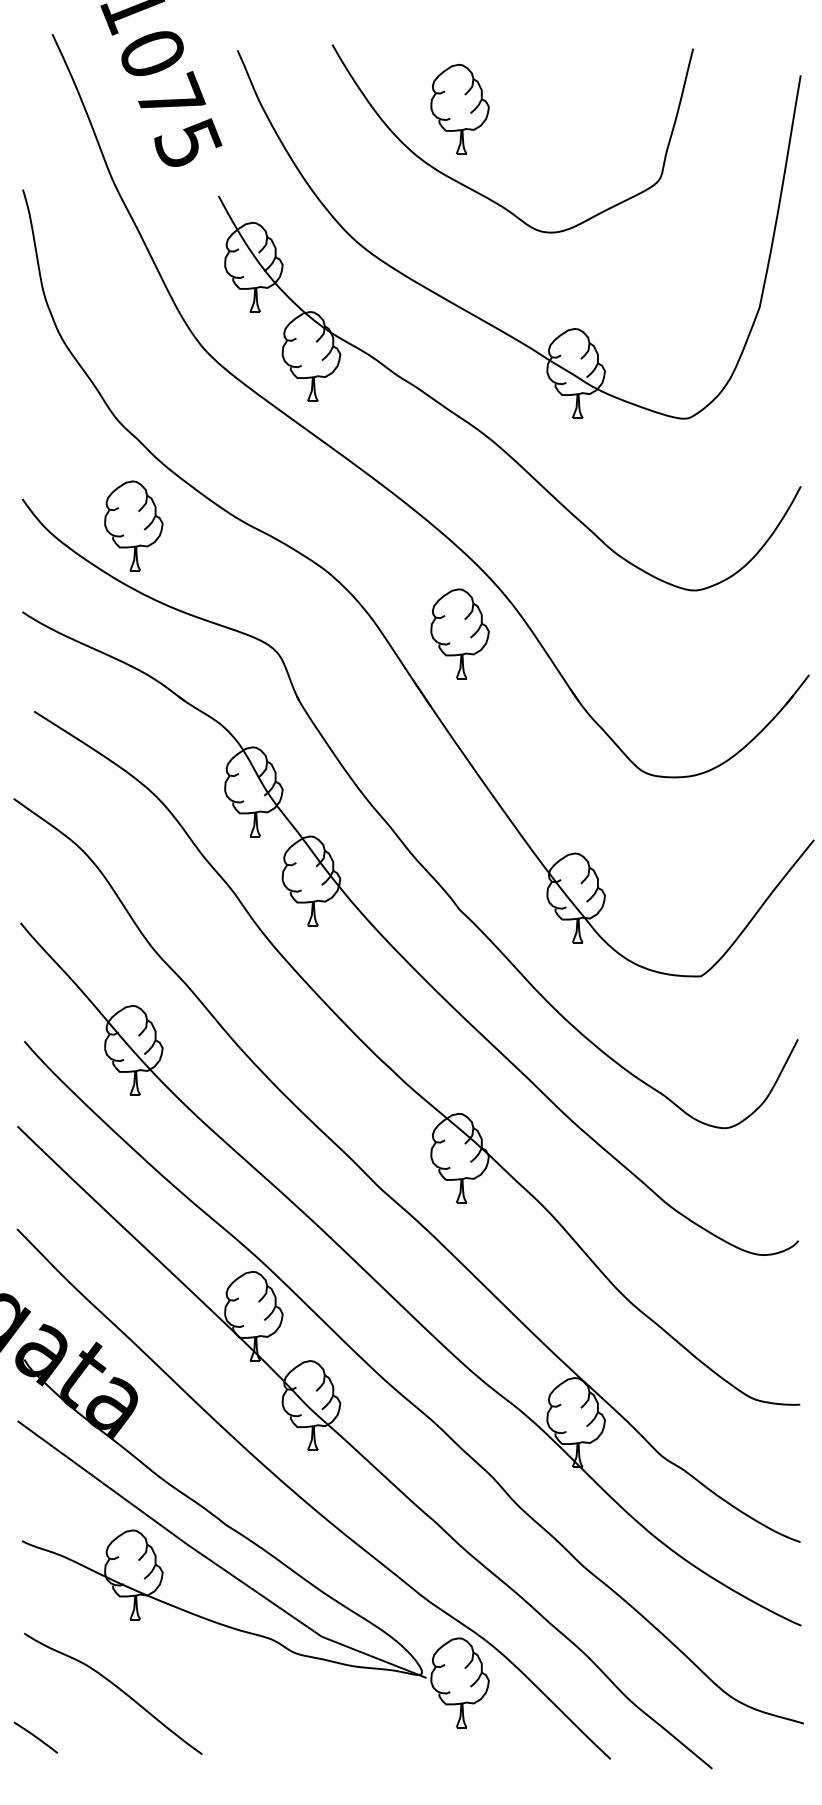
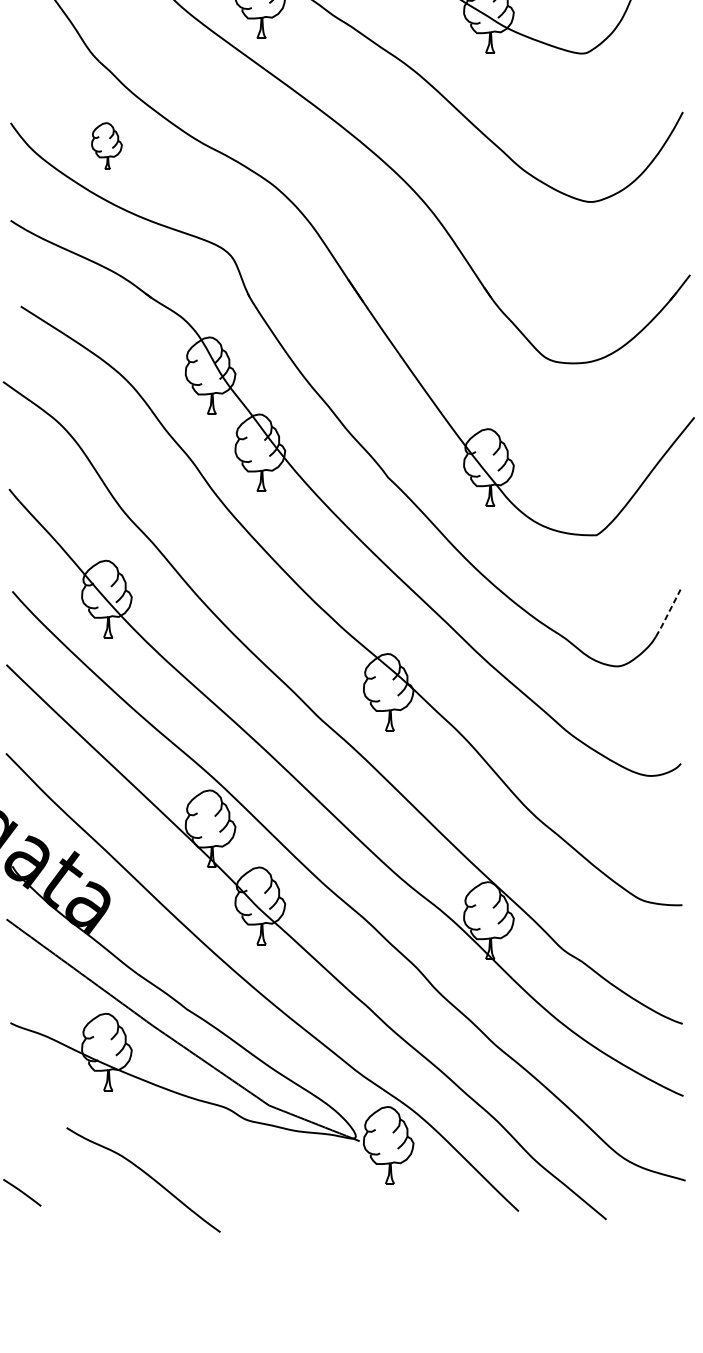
part: (133, 525) -> (106, 145), size x0.6
part: (459, 633) -> (388, 239), removed
line: (784, 1066) -> (668, 613), solid -> dashed
curve: (117, 1688) -> (147, 1175), moved

